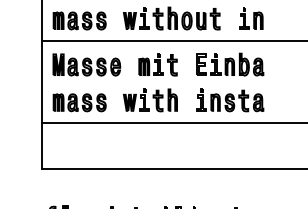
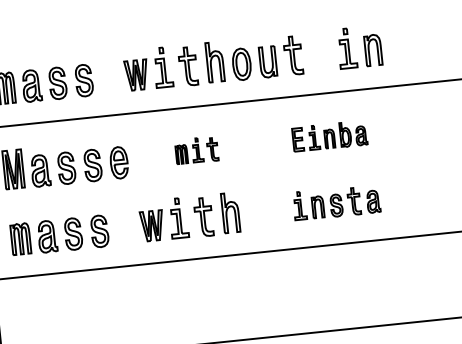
part: (157, 64) -> (195, 150), size x0.6
part: (230, 64) -> (330, 136), size x0.6
part: (230, 100) -> (337, 202), size x0.7

